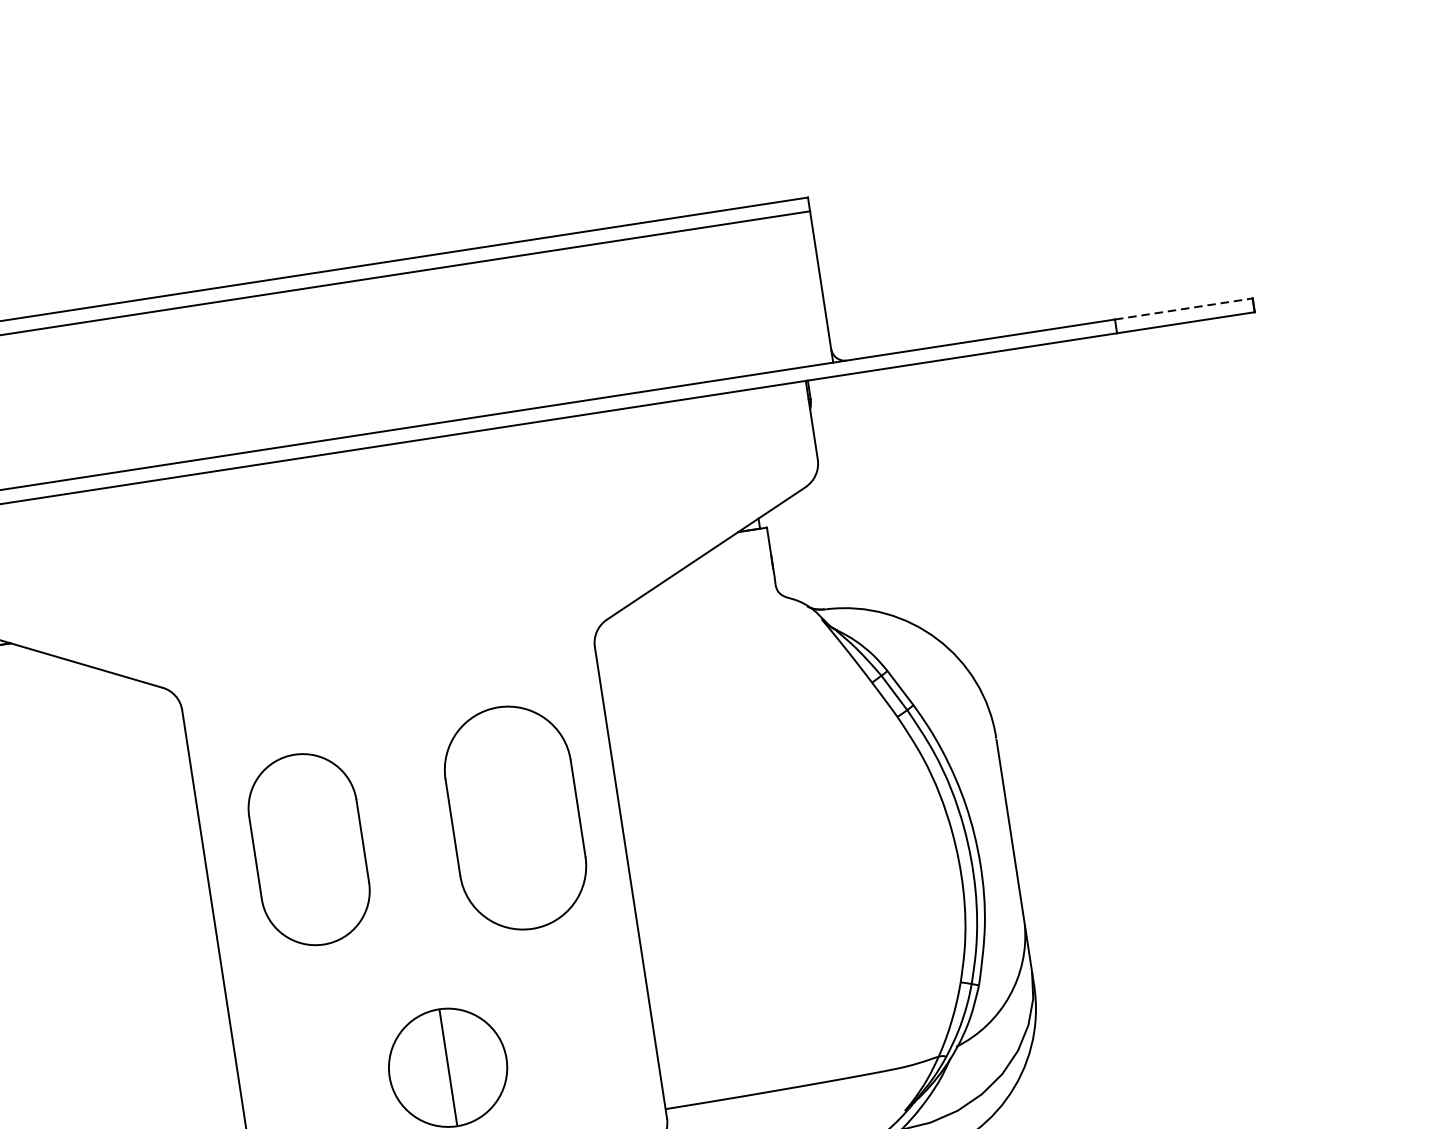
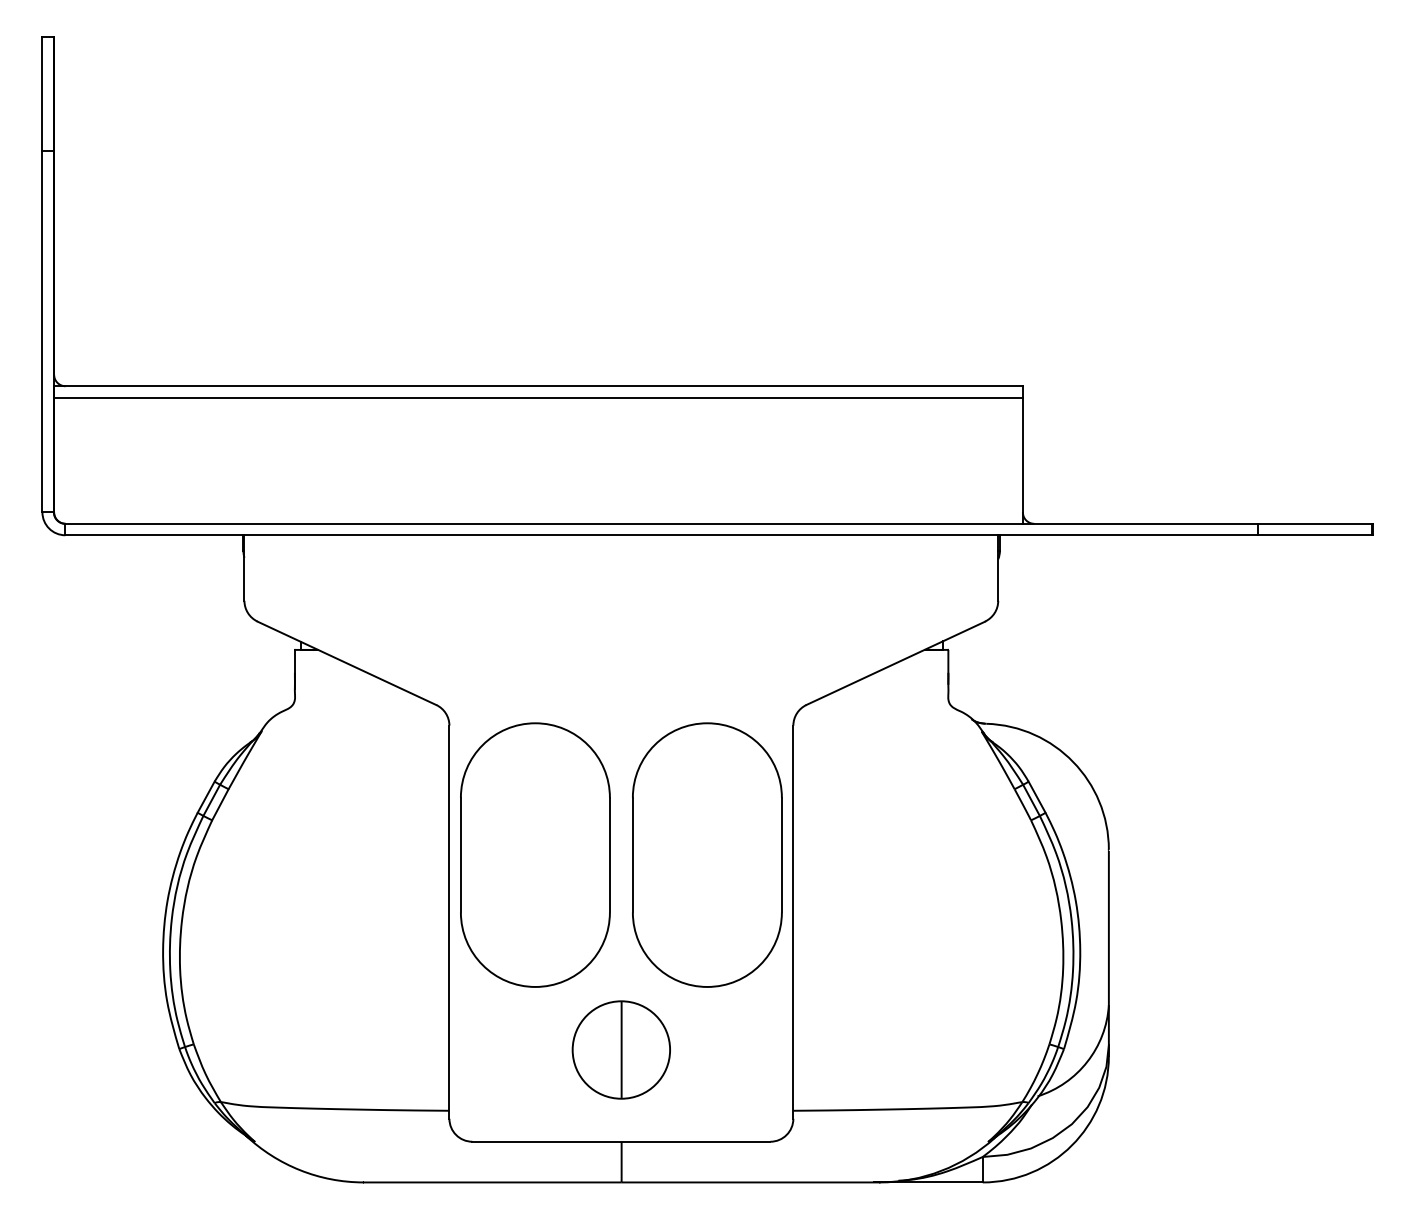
line: (1184, 308) -> (1315, 523), dashed -> solid
part: (515, 817) -> (707, 854), size x1.43
part: (309, 848) -> (535, 854), size x1.67

